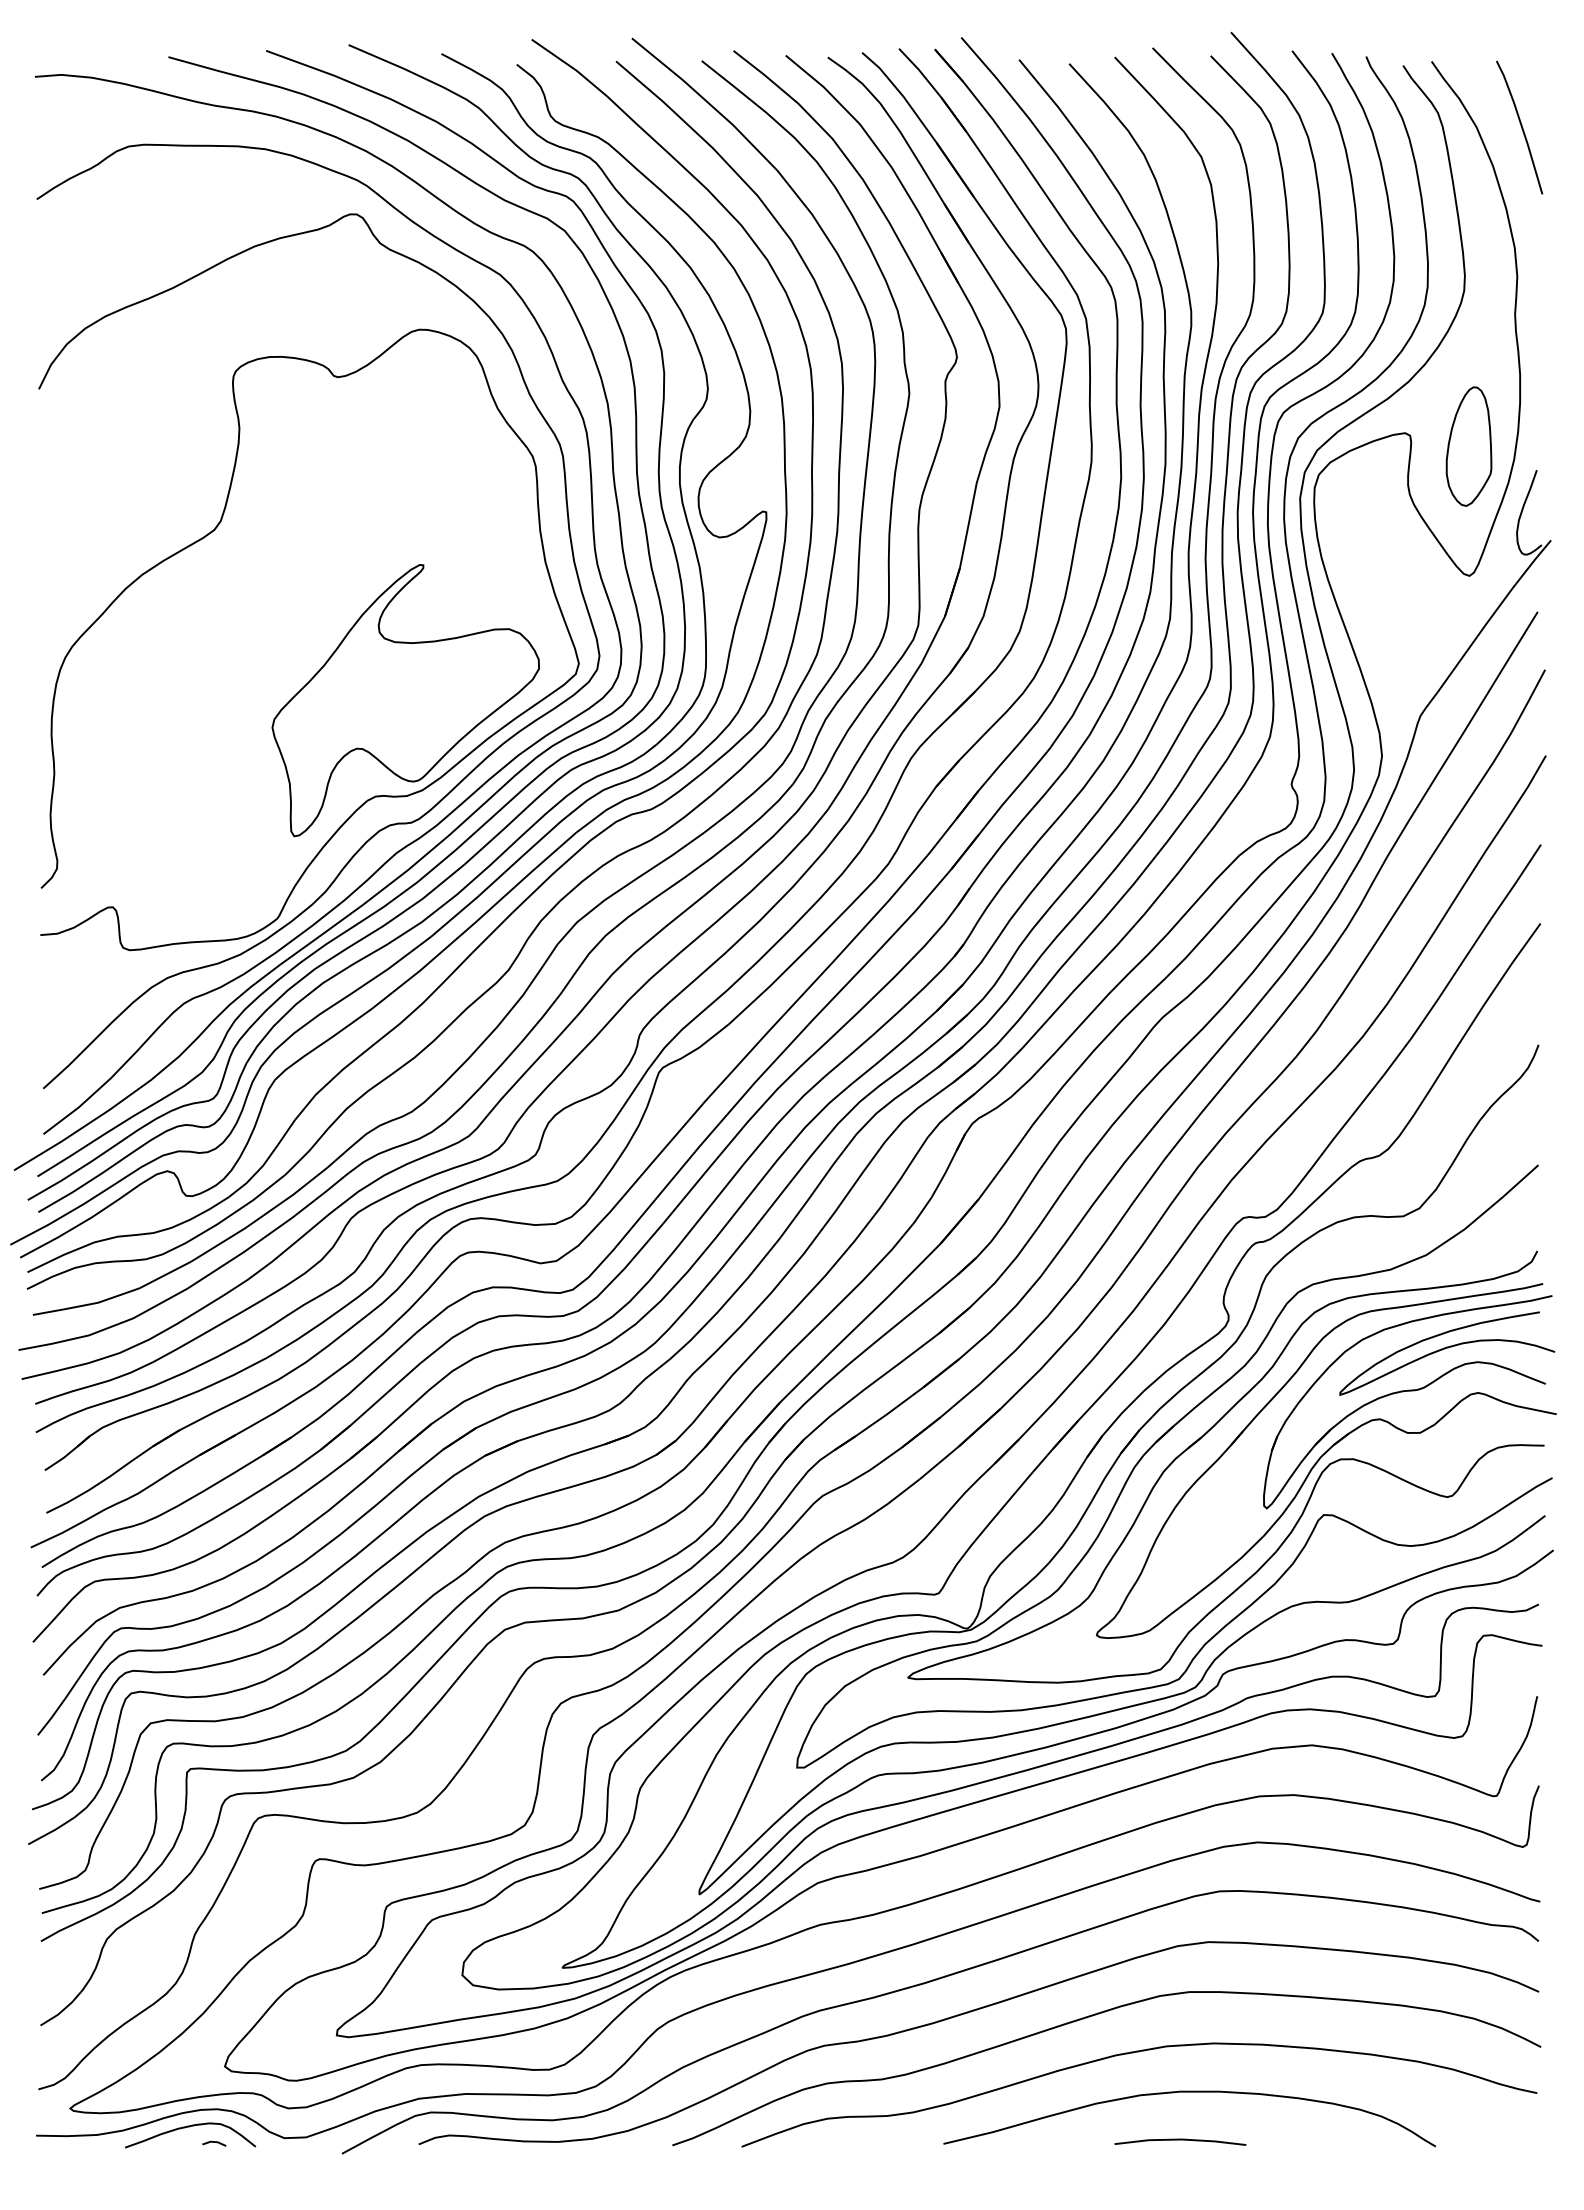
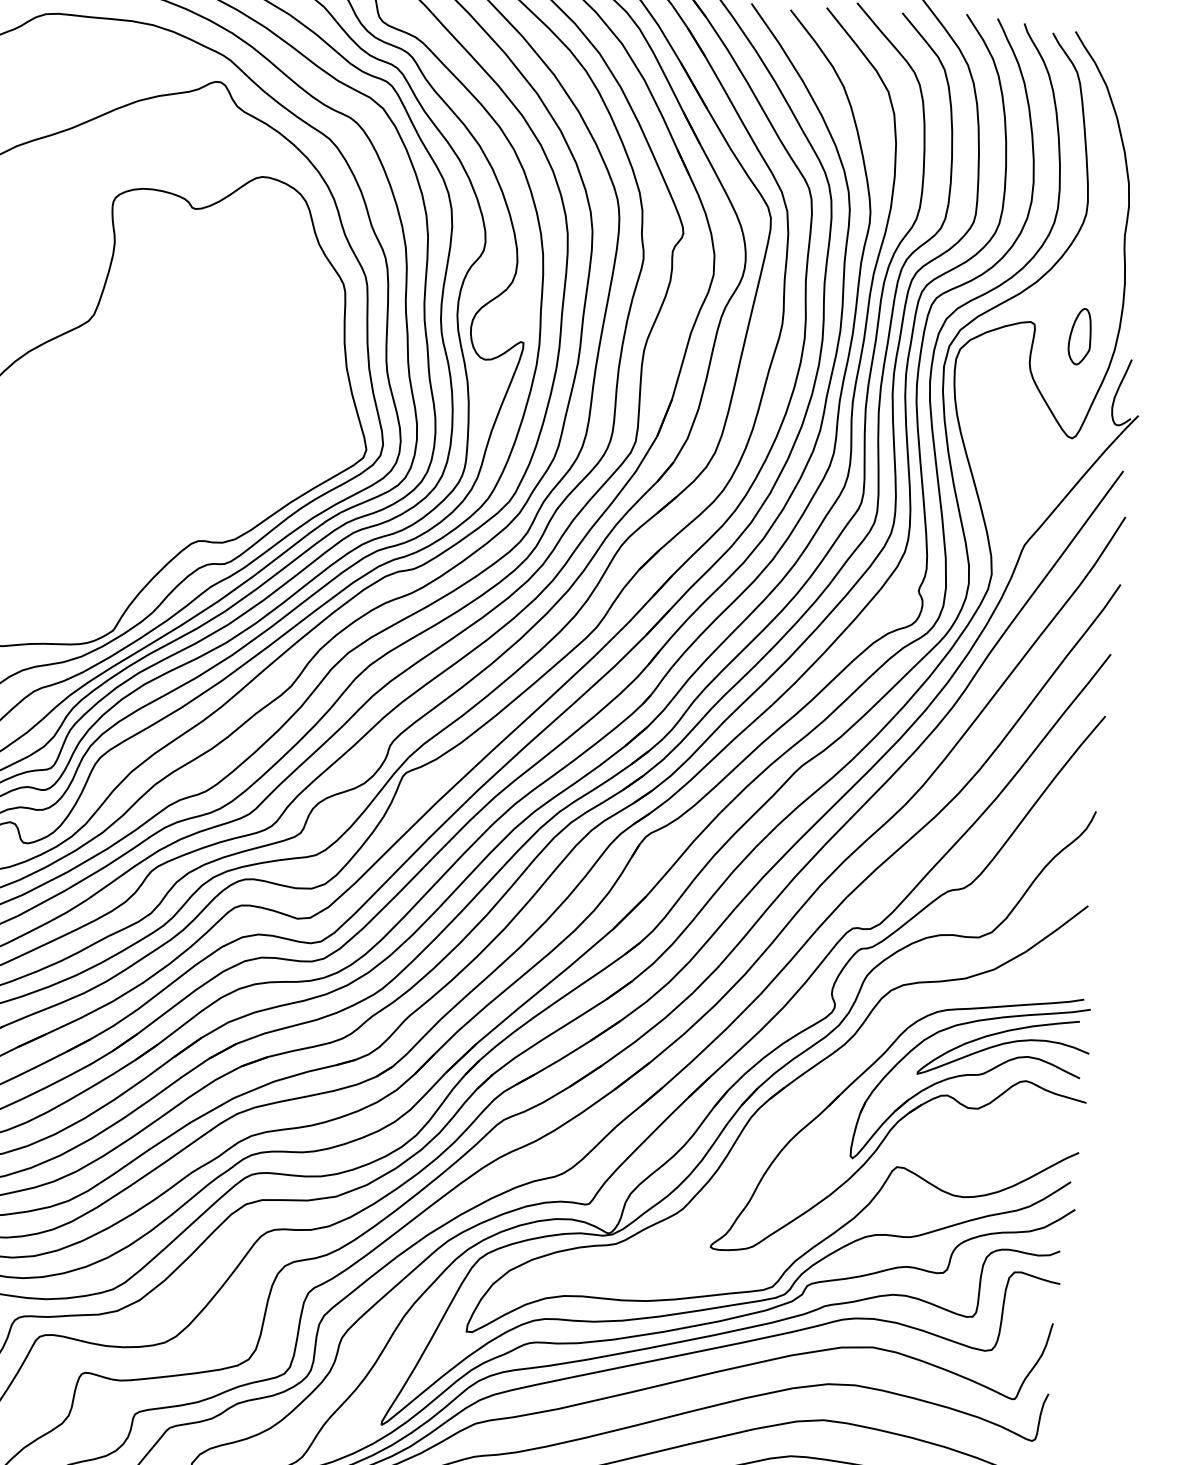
line: (1520, 126) -> (1141, 88), removed
part: (1468, 446) -> (1079, 336), size x0.6
part: (405, 700) -> (227, 467), removed
part: (1204, 1436) -> (808, 1097), removed

